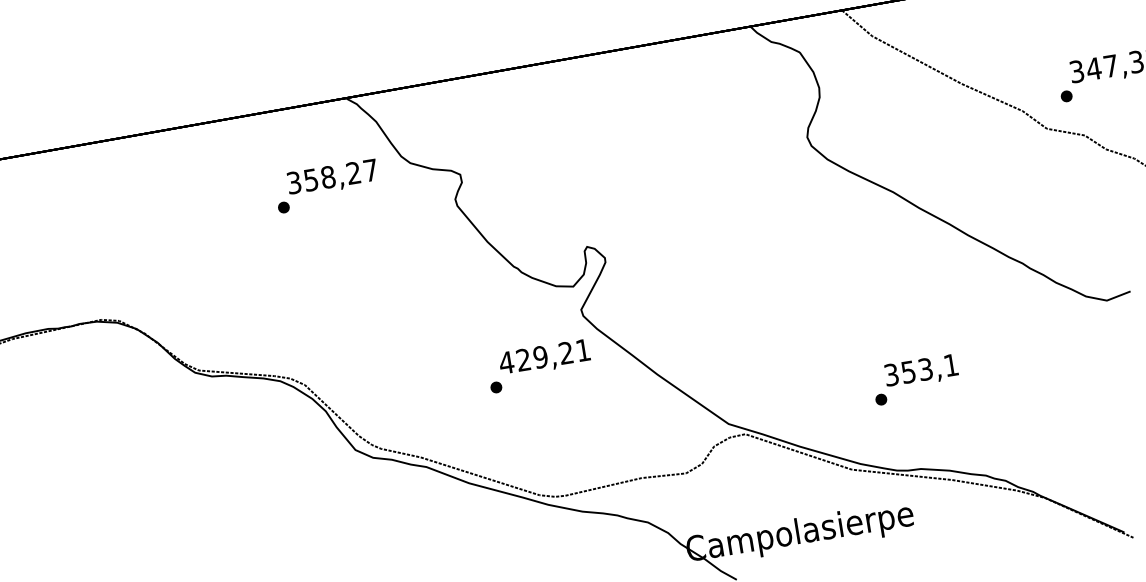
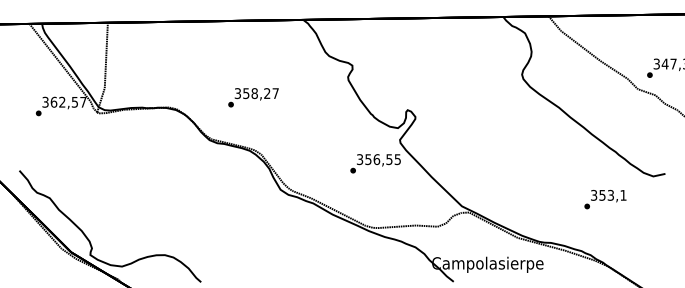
text: (327, 185) -> (253, 97), moved
text: (544, 356) -> (378, 159), 429,21 -> 356,55
text: (916, 379) -> (605, 199), moved

